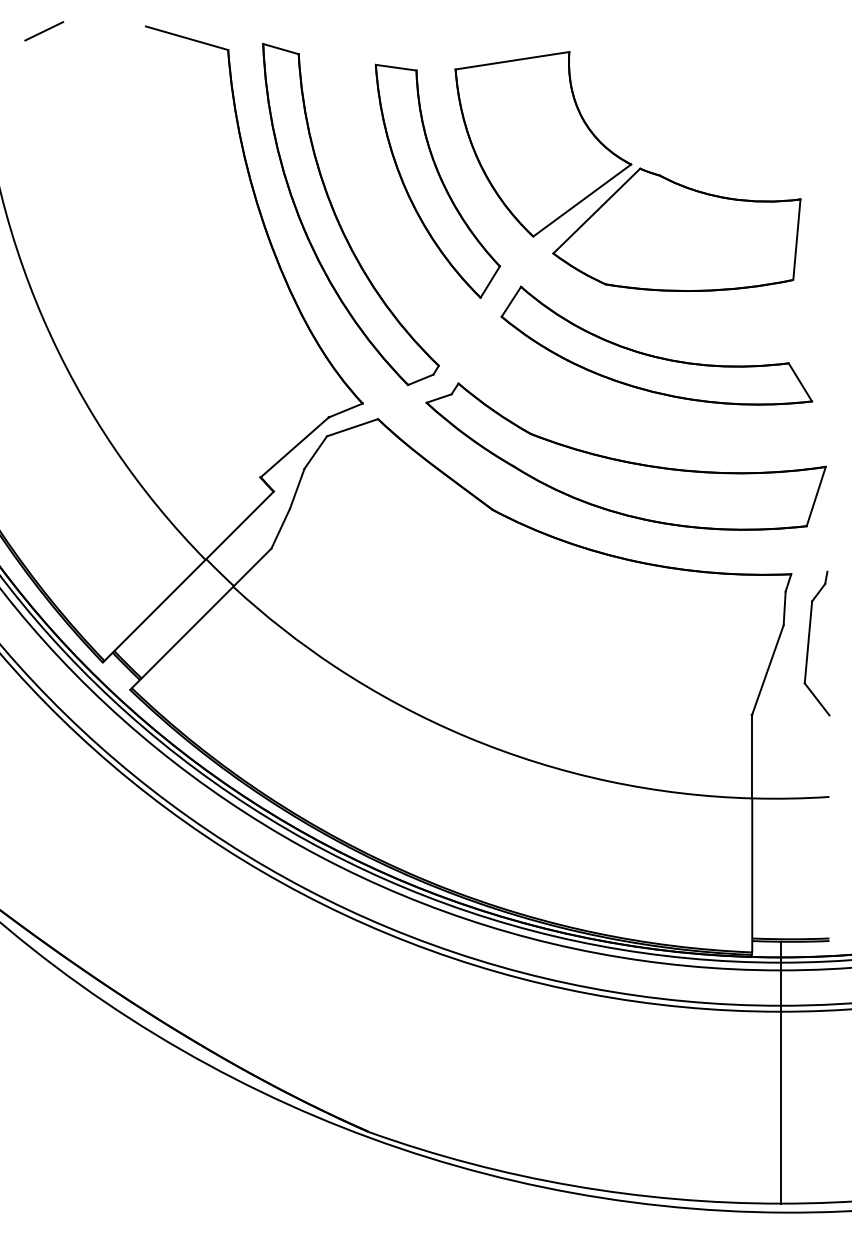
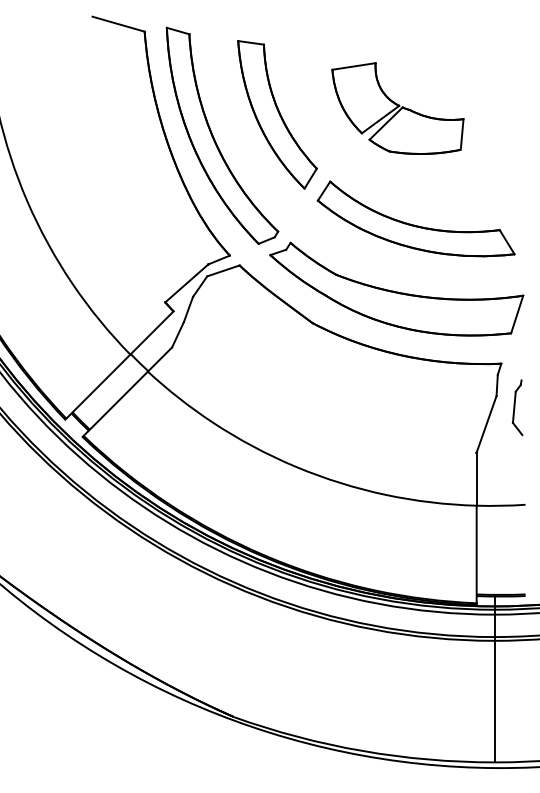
line: (44, 30) -> (28, 19), removed
part: (627, 171) -> (397, 108), size x0.6
part: (816, 643) -> (517, 407), size x0.6

